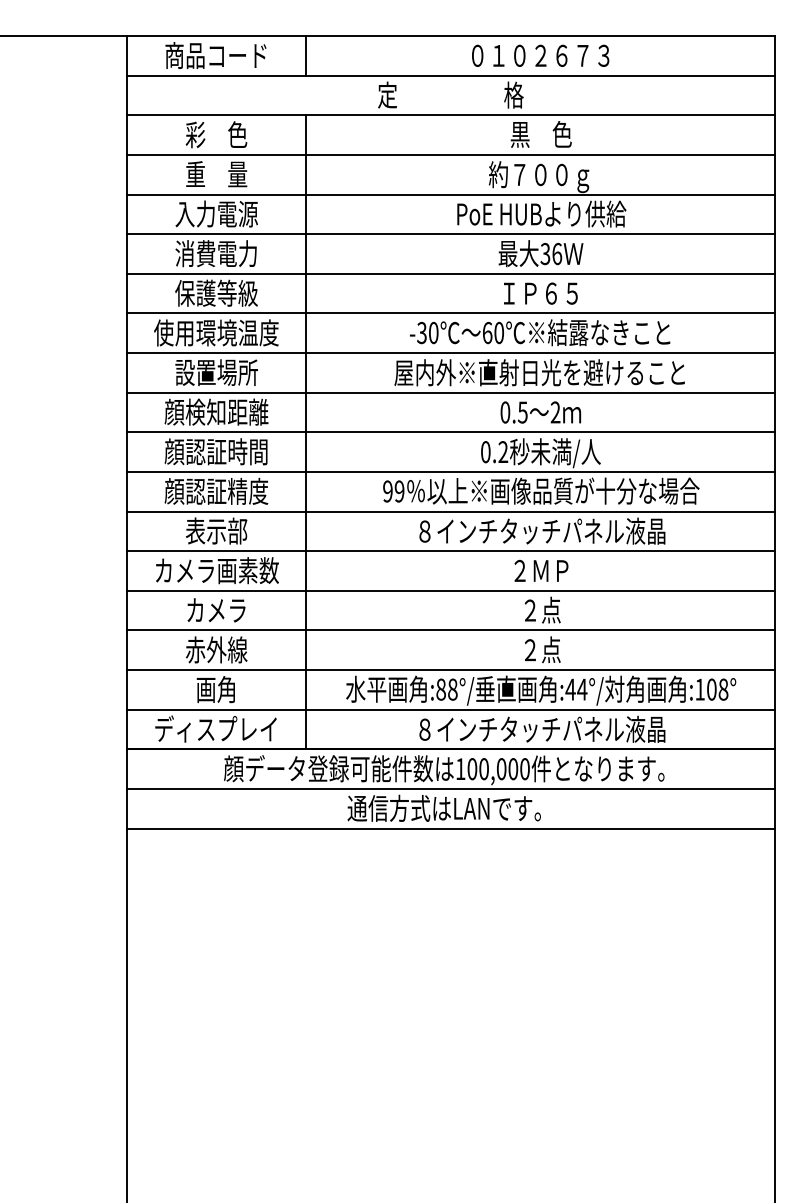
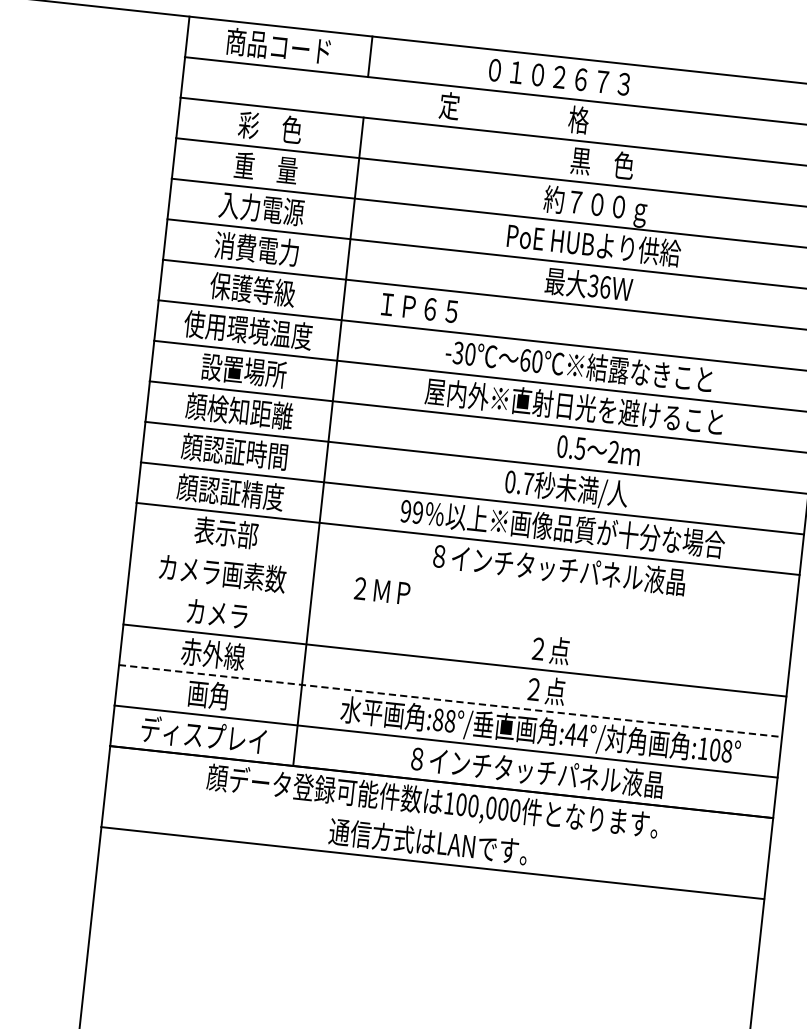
text: (540, 55) -> (559, 76), moved
text: (540, 293) -> (419, 307), moved
text: (540, 412) -> (598, 450), moved
text: (503, 451) -> (528, 483), 0.2 -> 0.7
line: (450, 551) -> (463, 579), removed
text: (541, 570) -> (382, 590), moved
line: (450, 590) -> (458, 619), removed
line: (451, 670) -> (451, 701), solid -> dashed
line: (450, 788) -> (436, 822), removed

